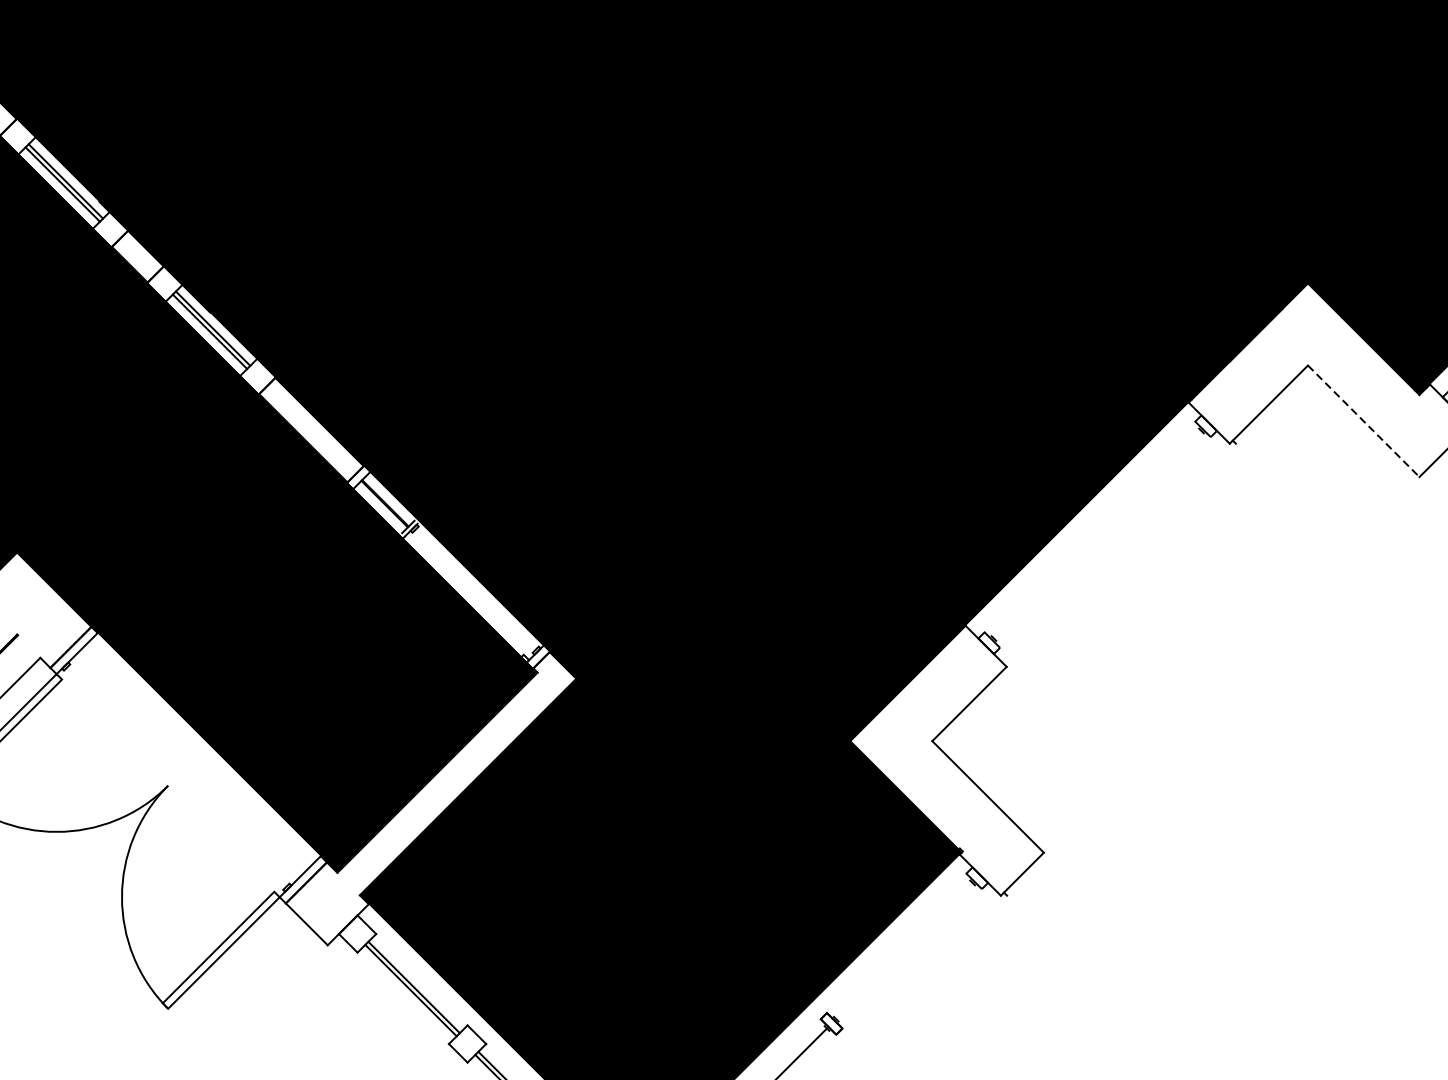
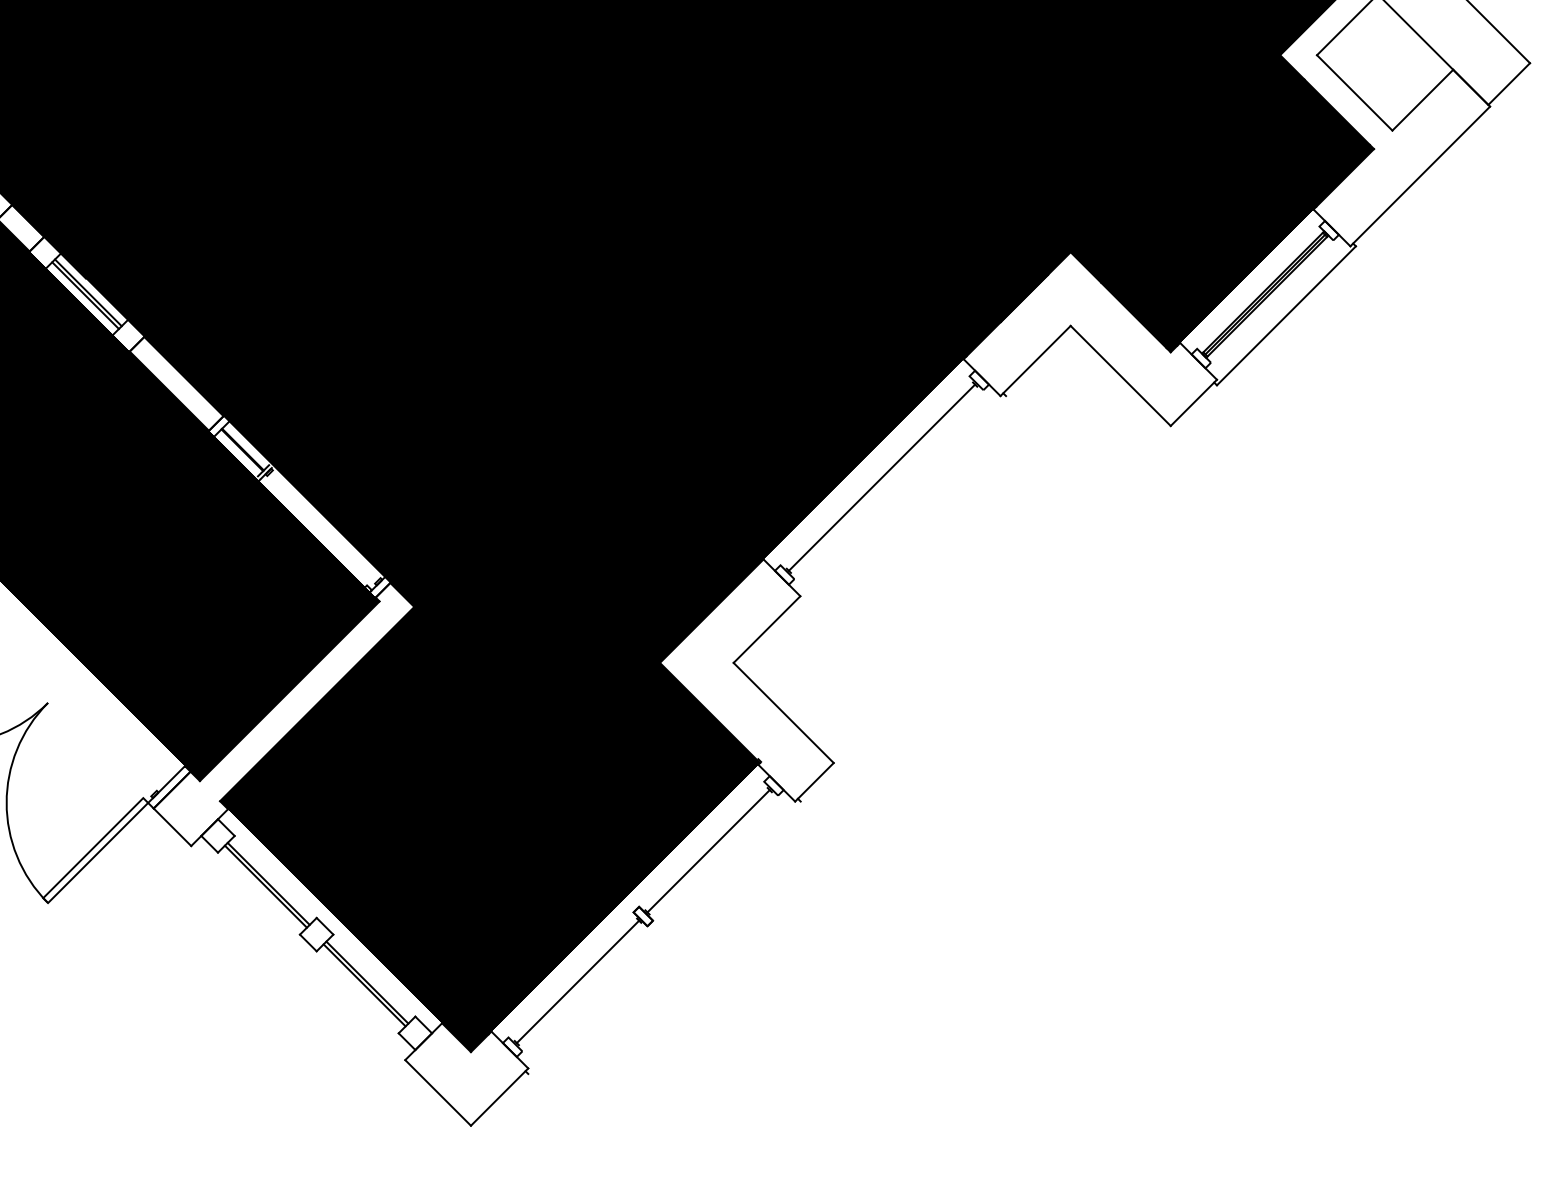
line: (1363, 420) -> (1120, 375), dashed -> solid
line: (1097, 534) -> (881, 477), added
line: (904, 951) -> (708, 851), added

